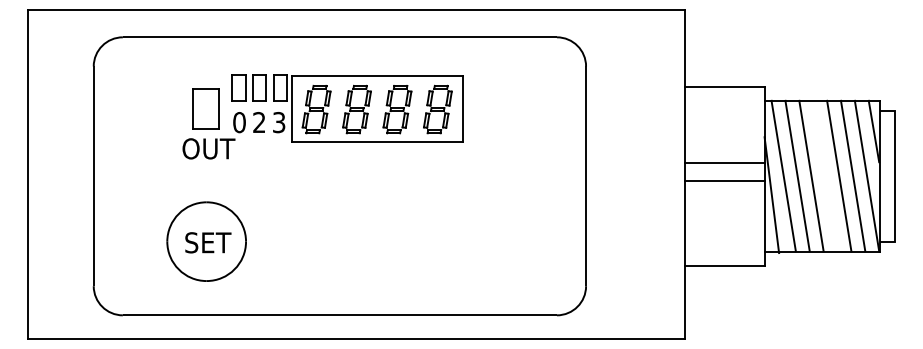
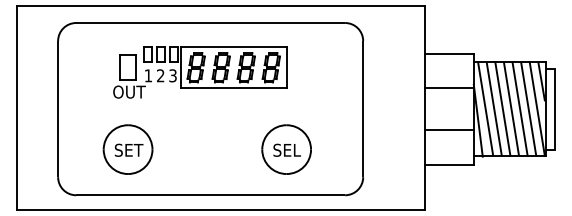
text: (239, 122) -> (148, 75), 0 -> 1
line: (723, 164) -> (448, 88), moved
line: (823, 175) -> (510, 108), added
line: (723, 181) -> (448, 130), moved
part: (462, 241) -> (286, 149), added

